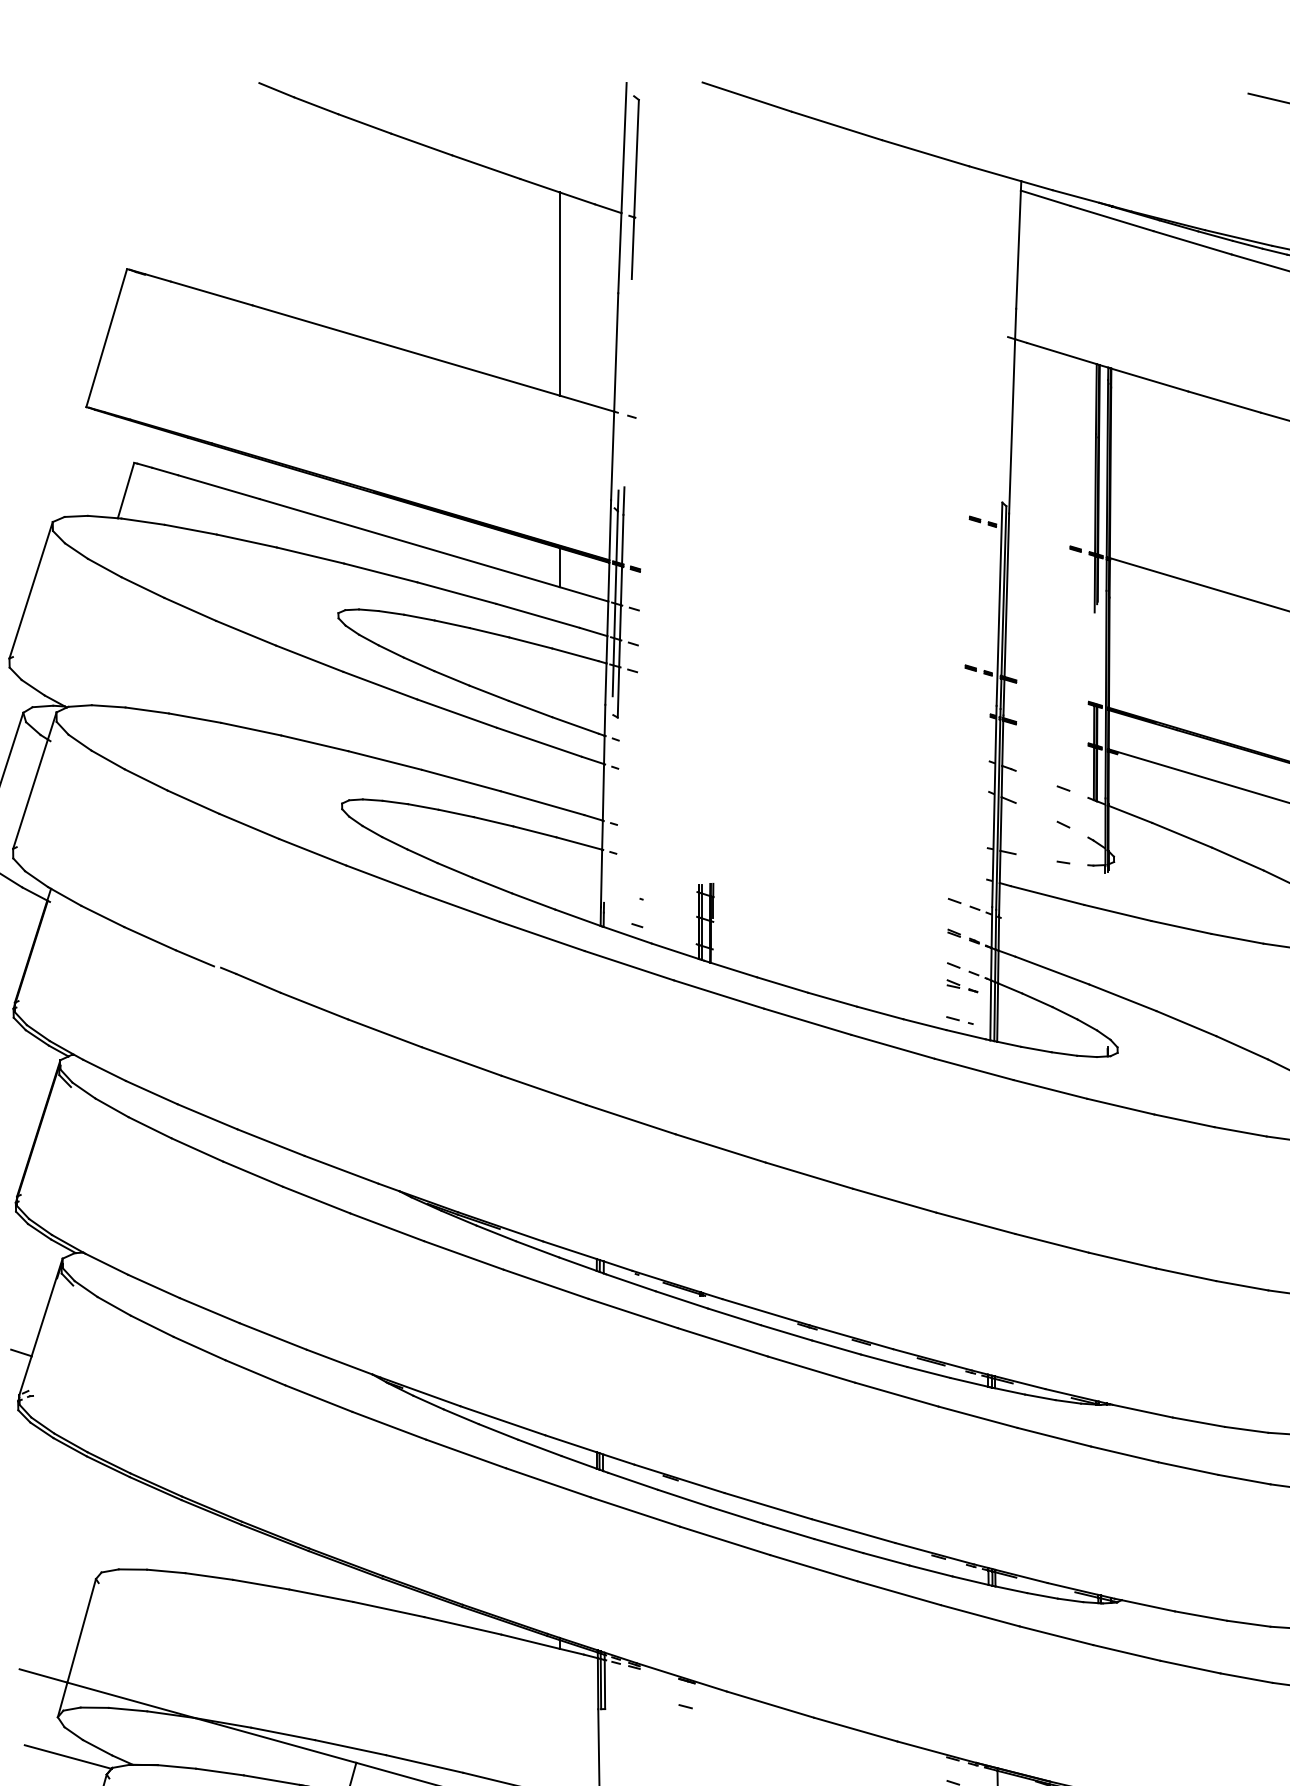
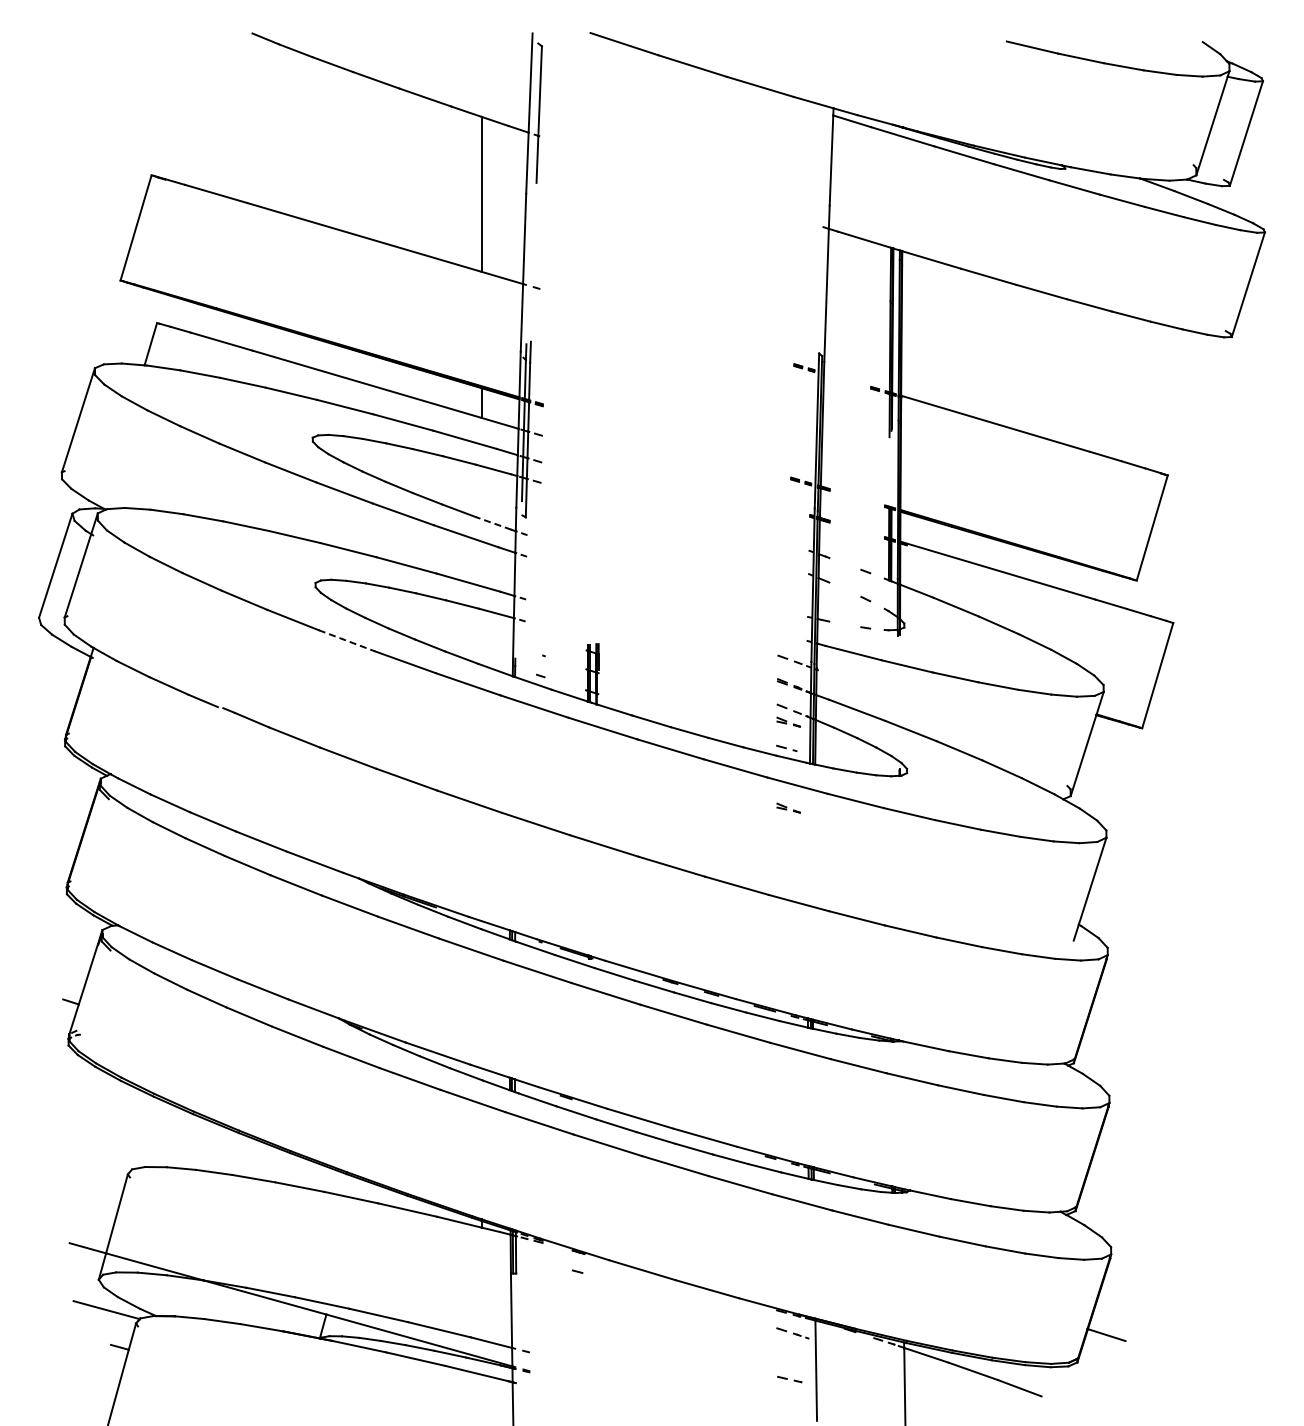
line: (575, 725) -> (493, 523), solid -> dashed
line: (383, 879) -> (347, 640), solid -> dashed
part: (962, 1097) -> (788, 807), added

